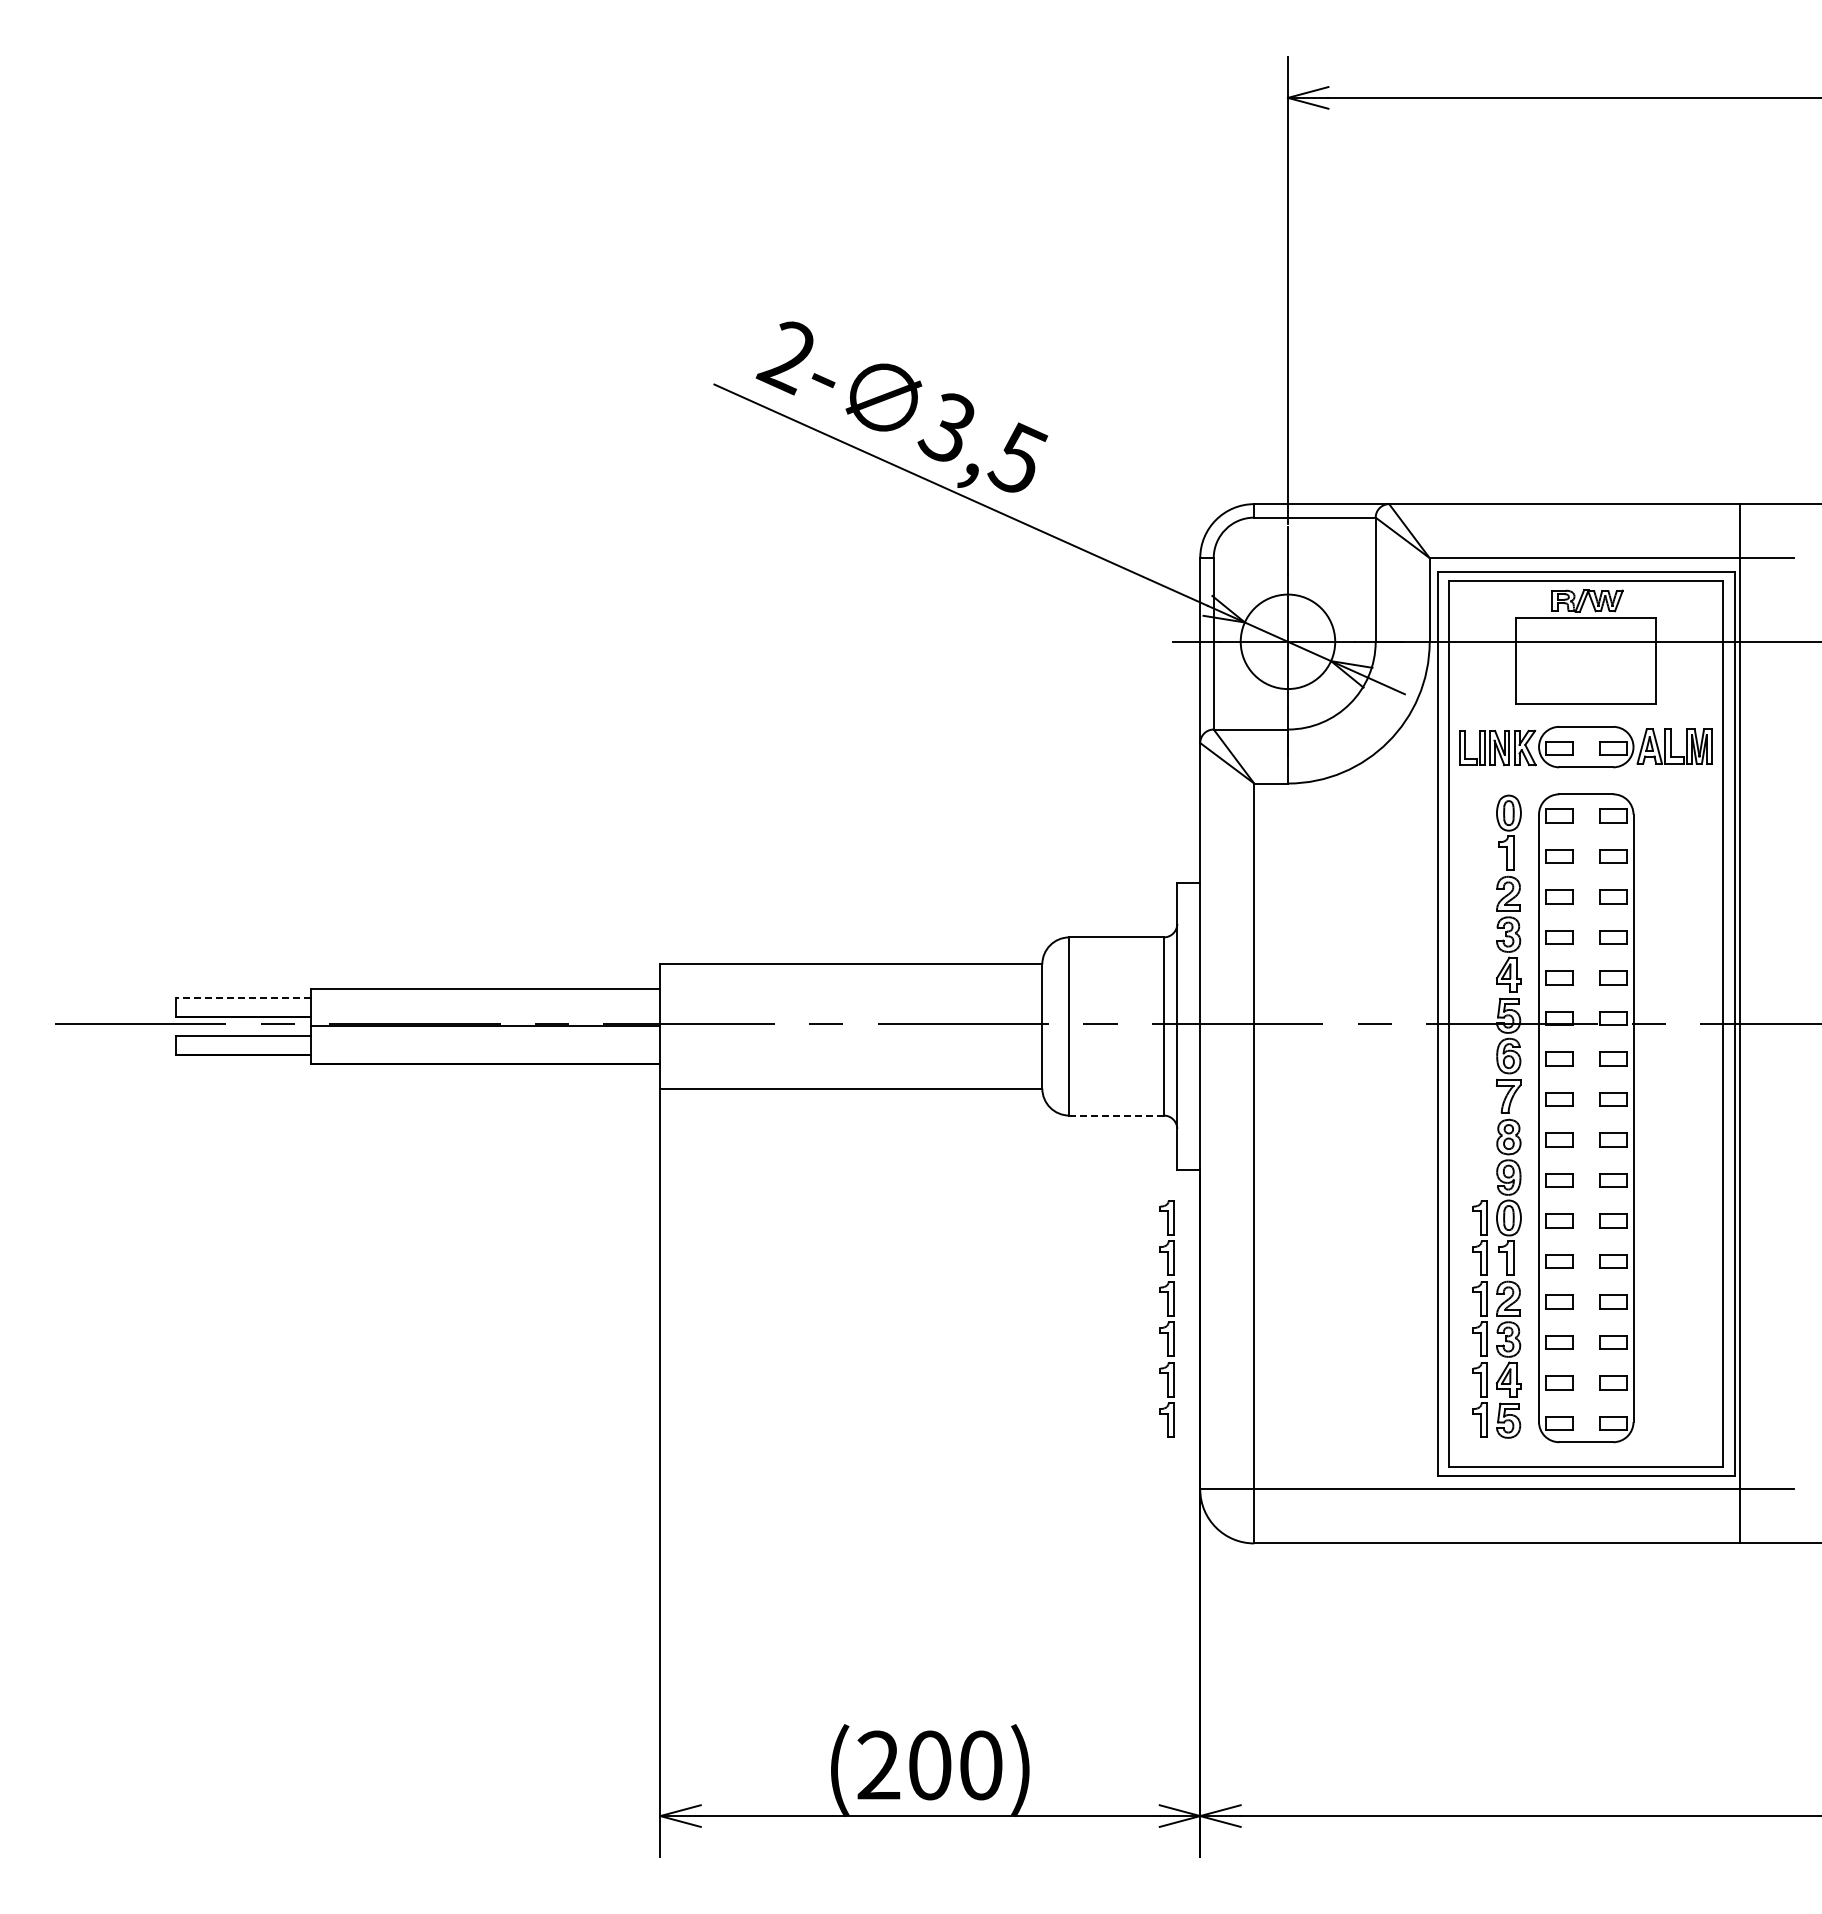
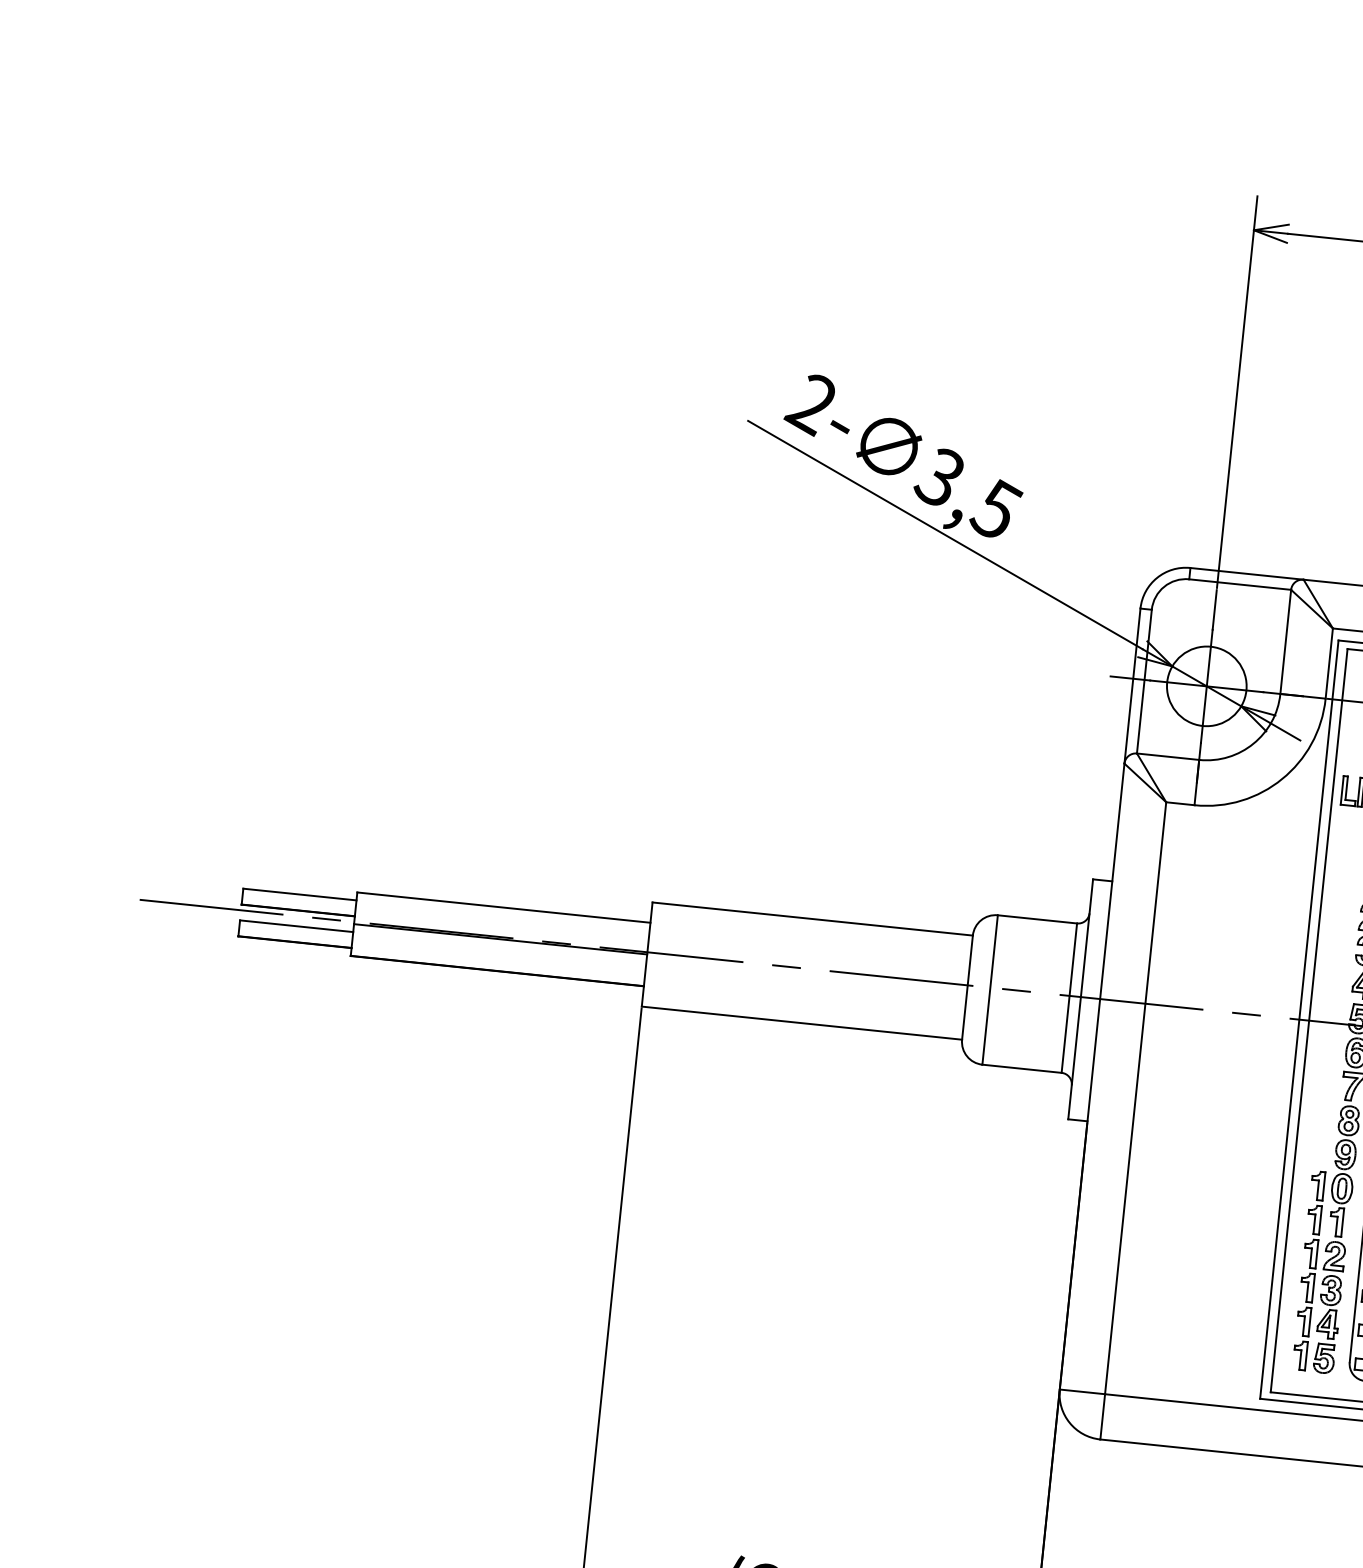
line: (242, 998) -> (299, 894), dashed -> solid
line: (1117, 1115) -> (1022, 1068), dashed -> solid
part: (1166, 1318) -> (1046, 1243), removed

